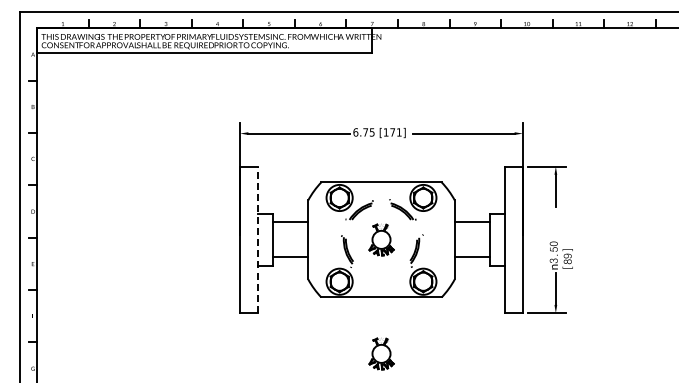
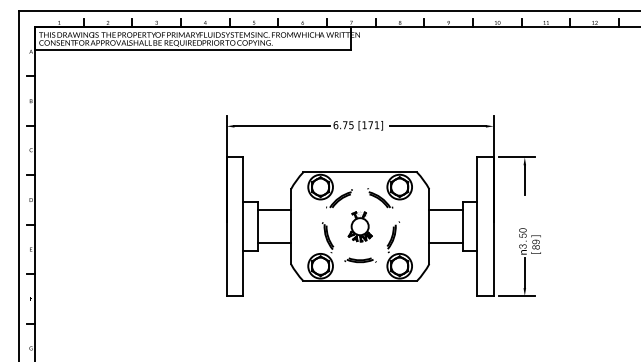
line: (257, 239) -> (243, 226), dashed -> solid
part: (381, 275) -> (360, 260), added
part: (381, 353) -> (360, 333), removed

